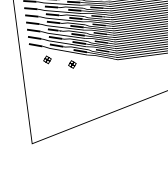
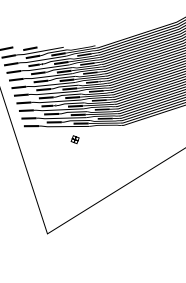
part: (46, 59) -> (46, 139), removed

